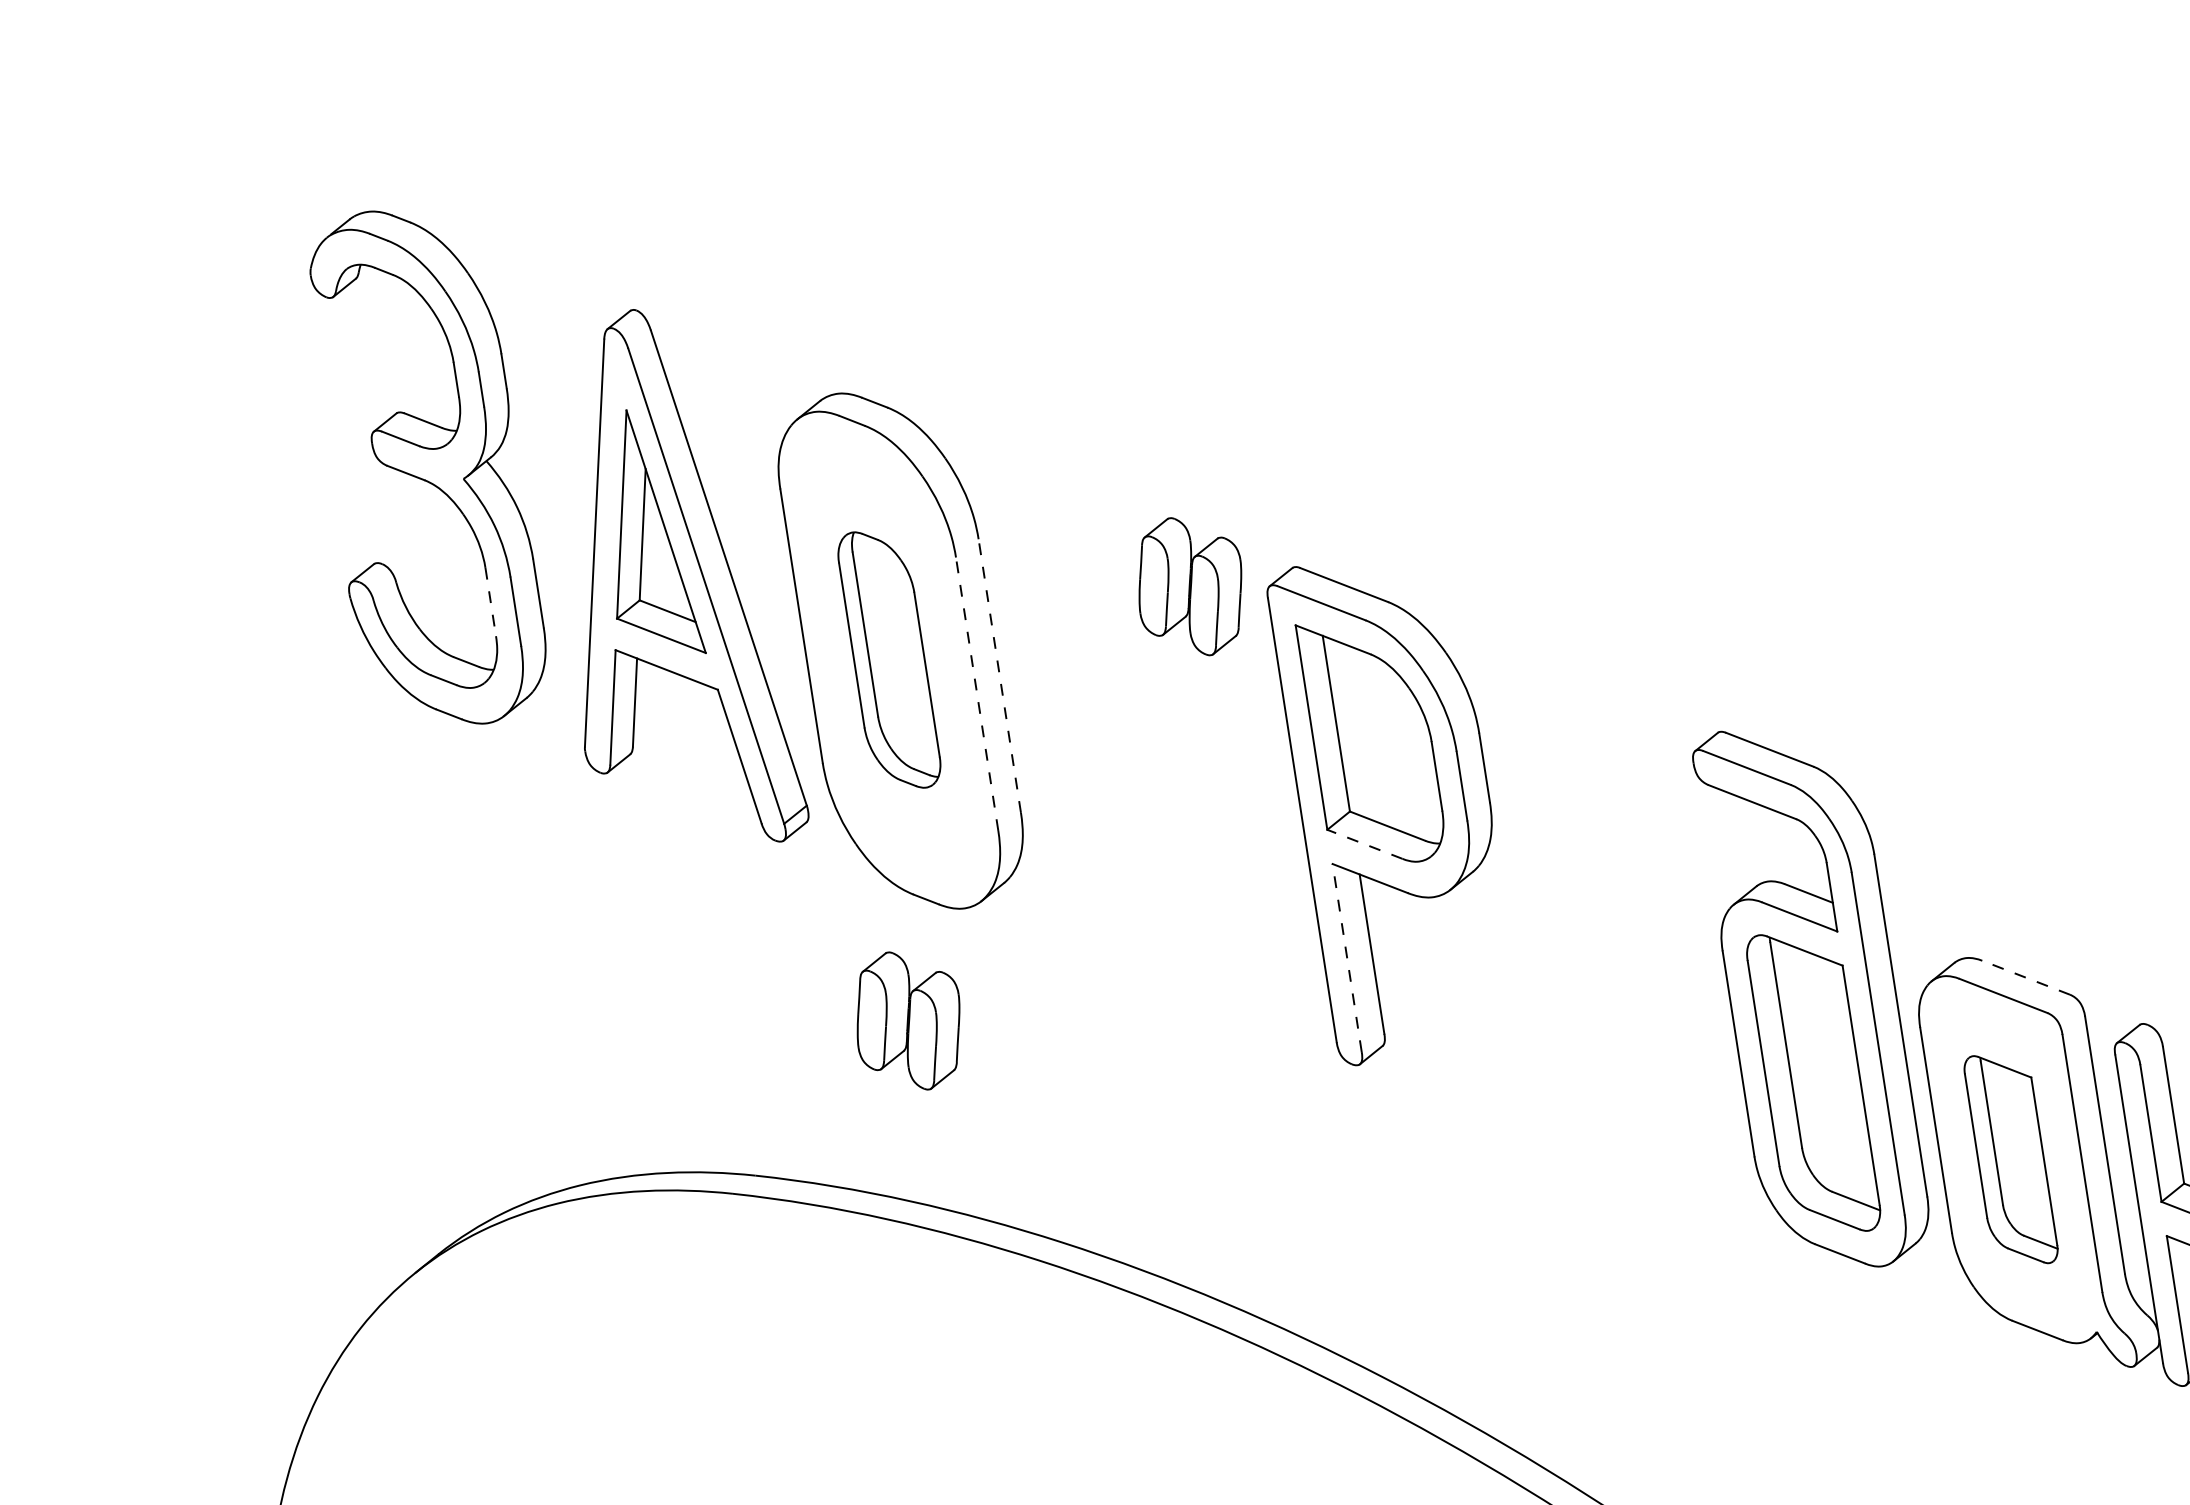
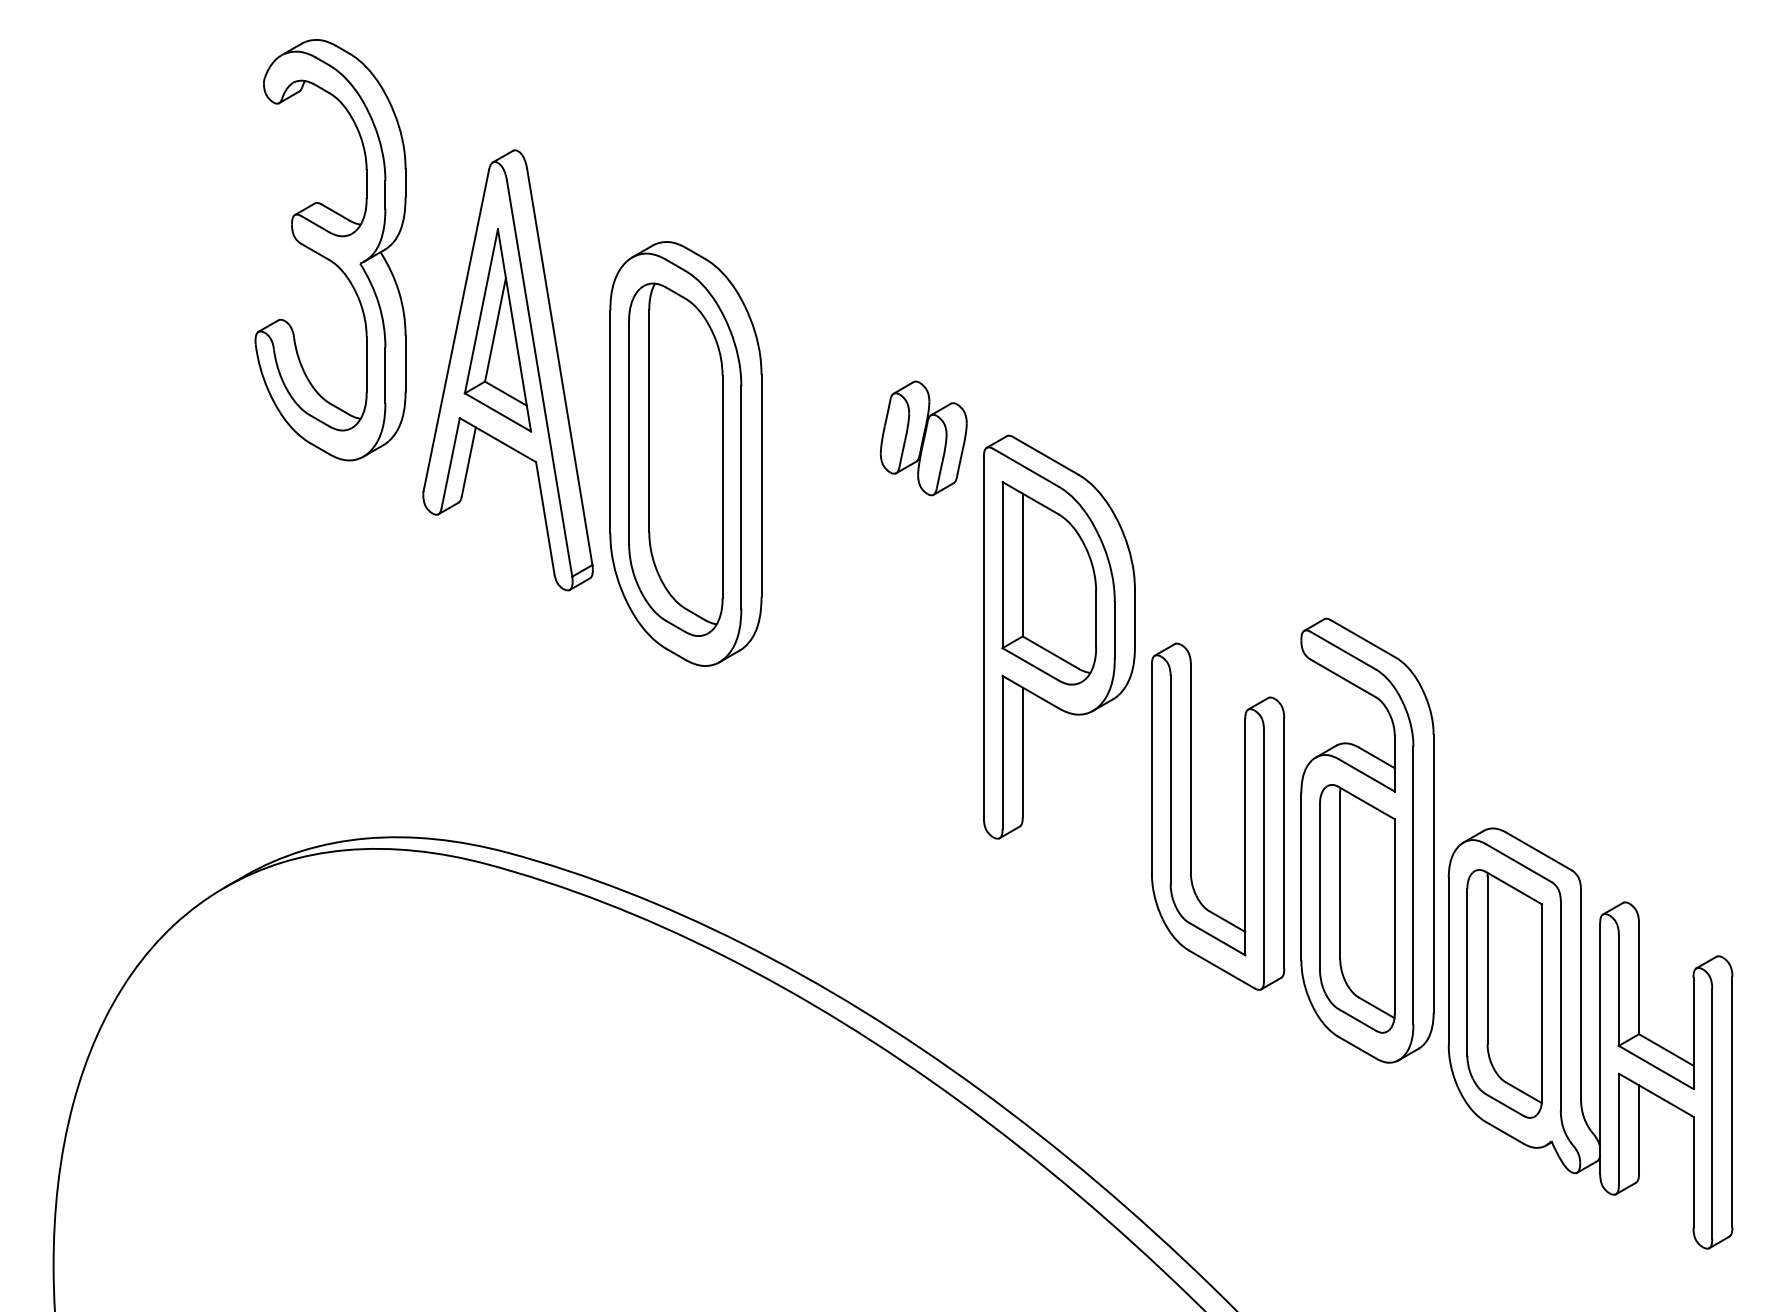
line: (490, 601) -> (366, 364), dashed -> solid
part: (888, 659) -> (675, 459), size x1.67
line: (999, 675) -> (761, 485), dashed -> solid
line: (977, 694) -> (741, 497), dashed -> solid
line: (1364, 844) -> (1030, 664), dashed -> solid
line: (1346, 956) -> (1002, 751), dashed -> solid
line: (2025, 977) -> (1538, 851), dashed -> solid
part: (1657, 990) -> (1244, 816), added
part: (908, 1021) -> (646, 748), removed
part: (2010, 1159) -> (1504, 993), size x1.43

